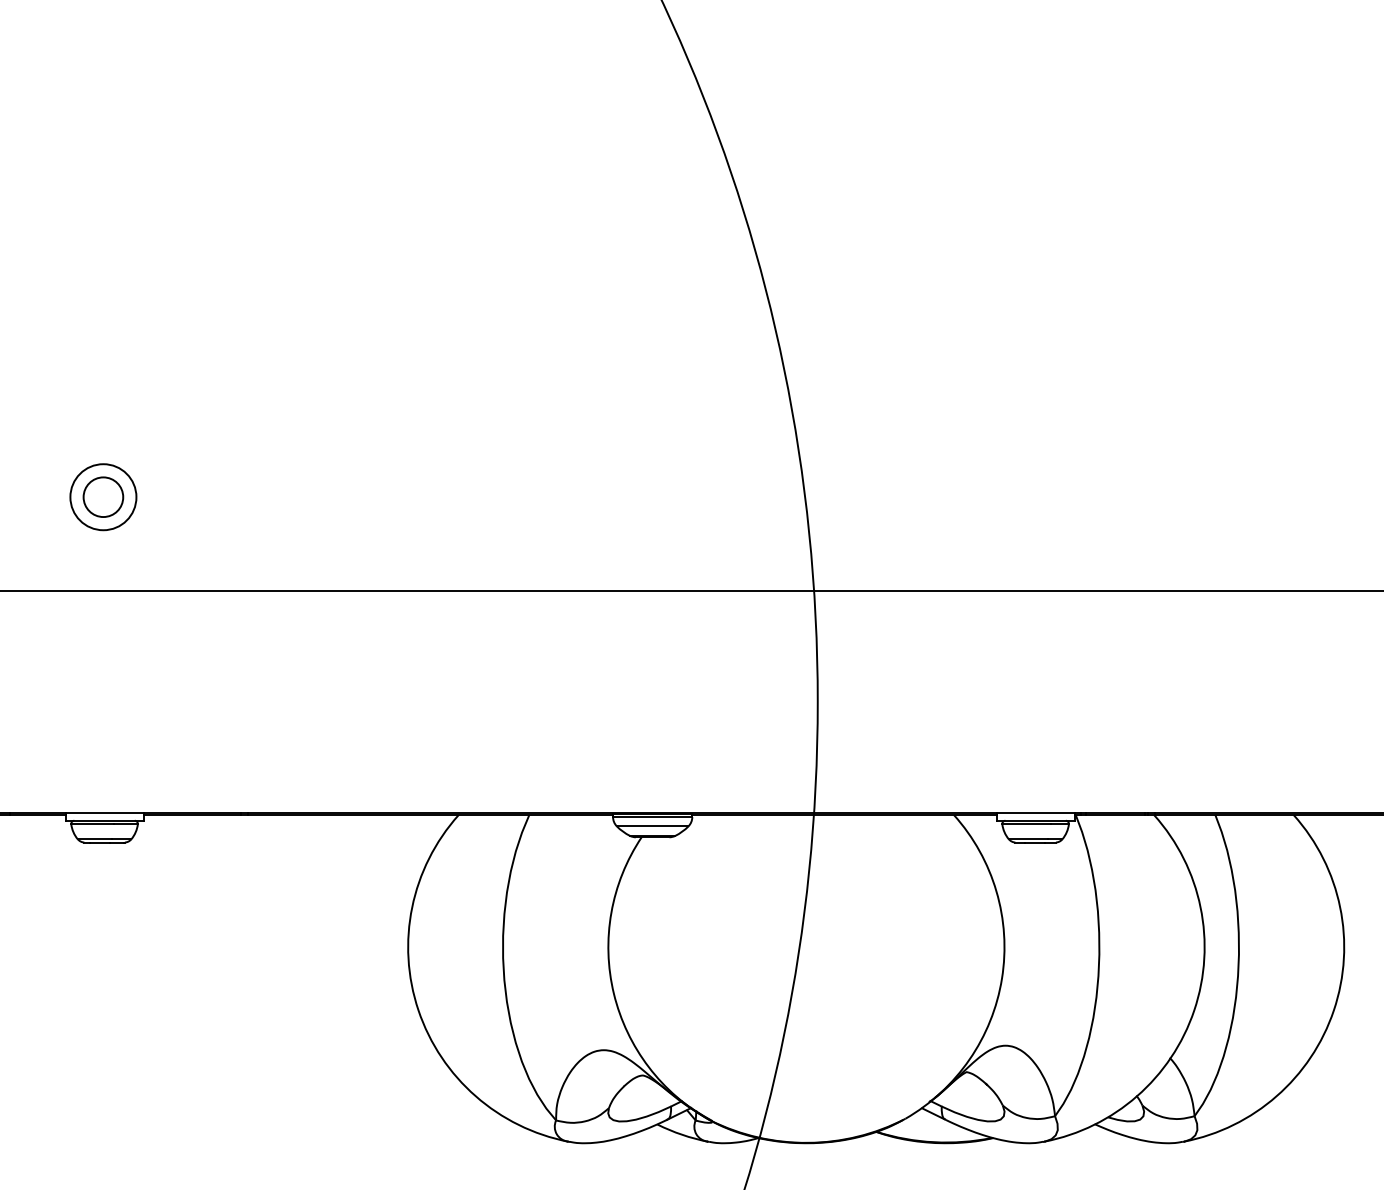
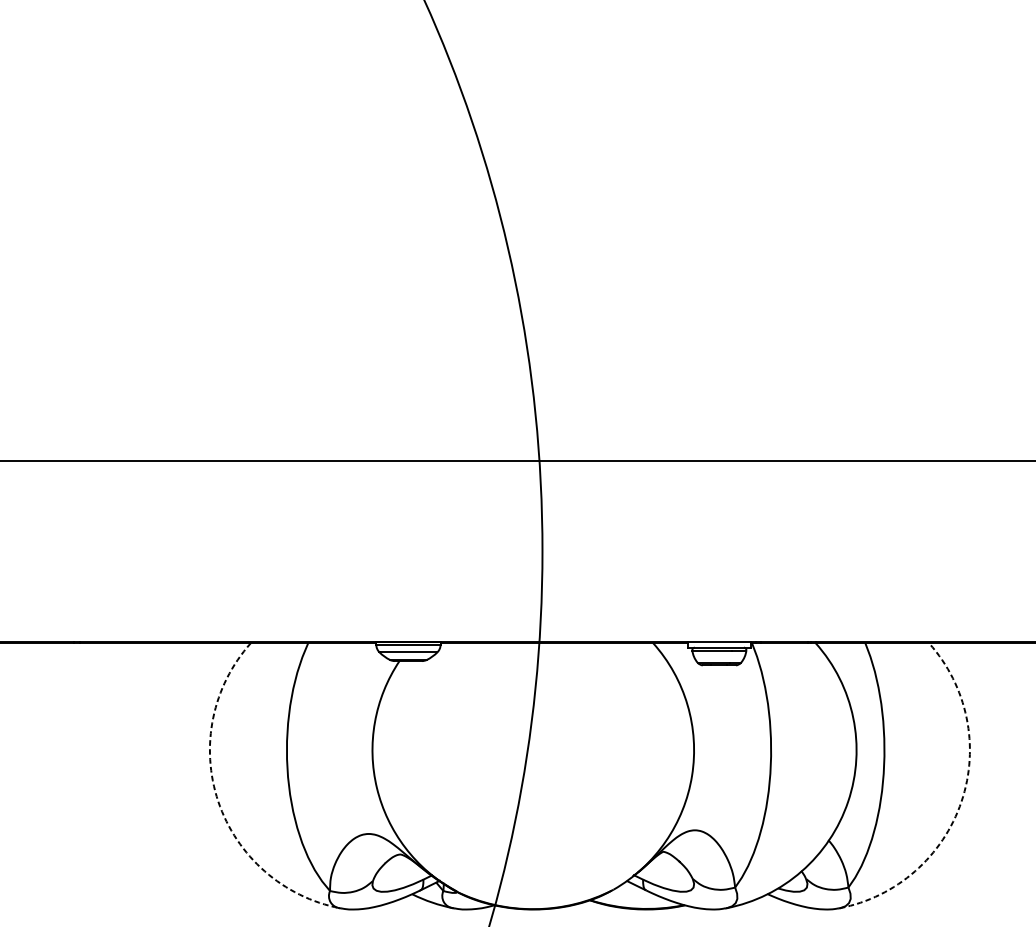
arc: (418, 1010) -> (218, 801), solid -> dashed
arc: (1333, 1010) -> (961, 801), solid -> dashed

